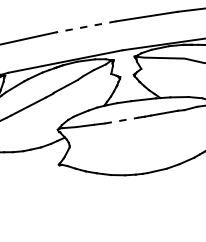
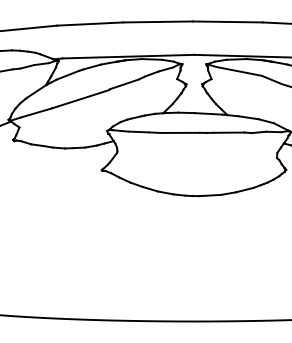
line: (86, 26) -> (158, 21), dashed -> solid
line: (122, 120) -> (180, 132), dashed -> solid

